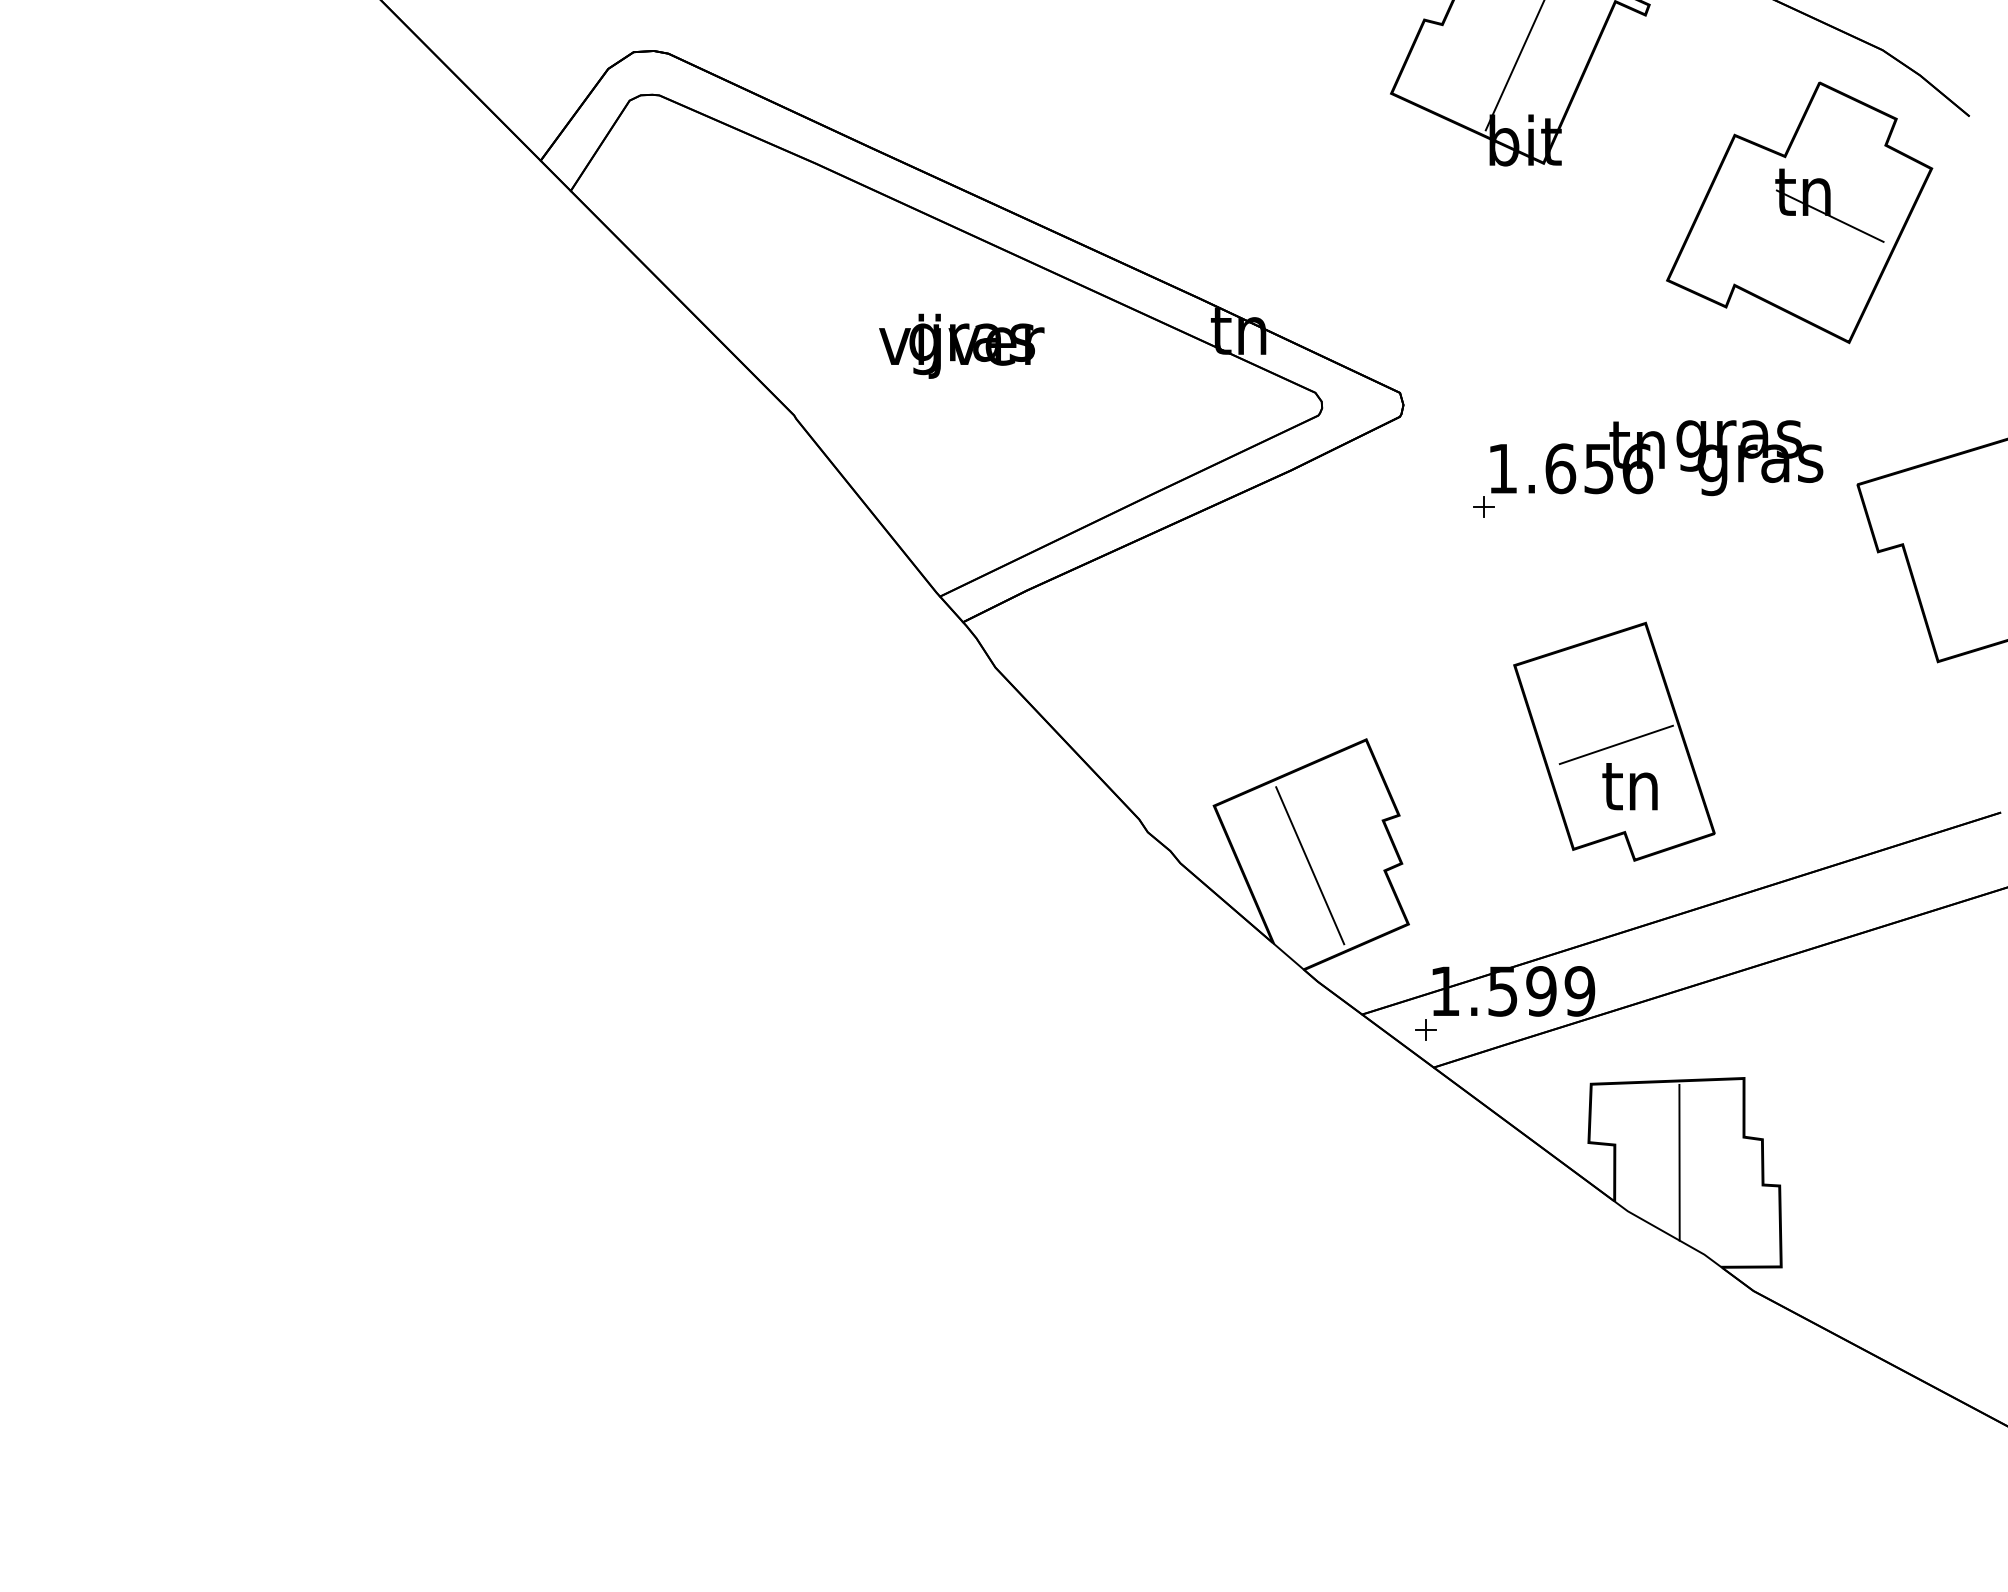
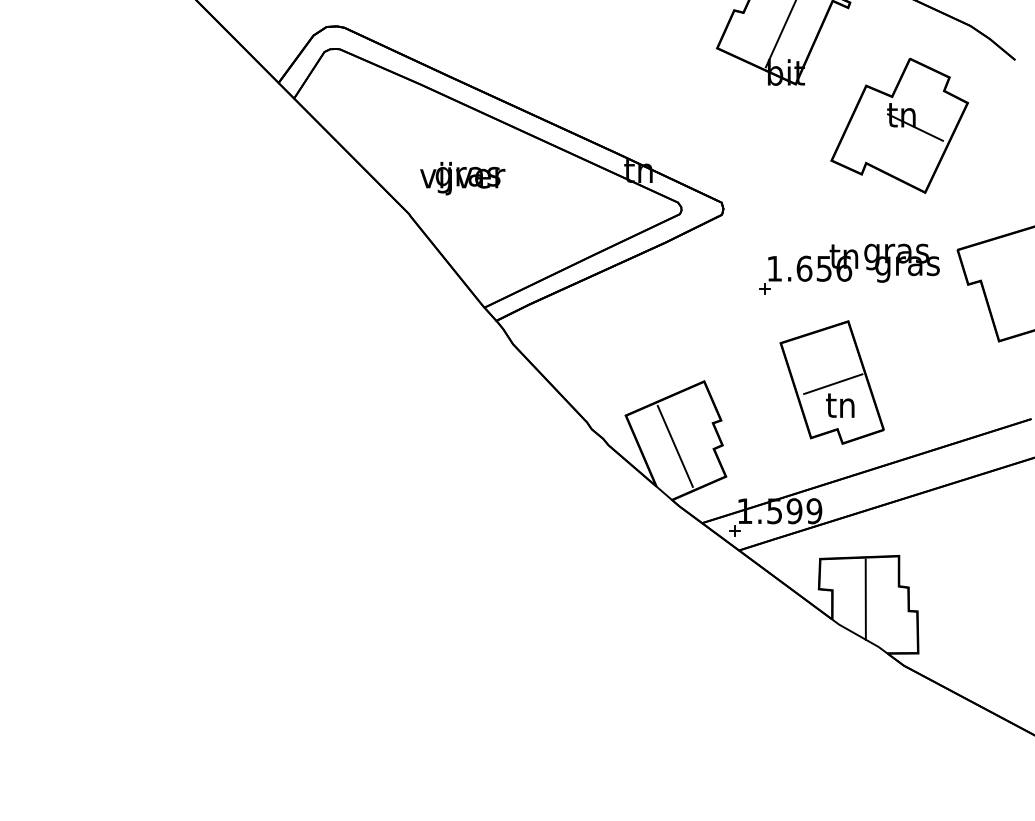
part: (1799, 212) -> (899, 125), moved
text: (961, 346) -> (462, 178), moved
part: (1647, 468) -> (849, 268), moved

